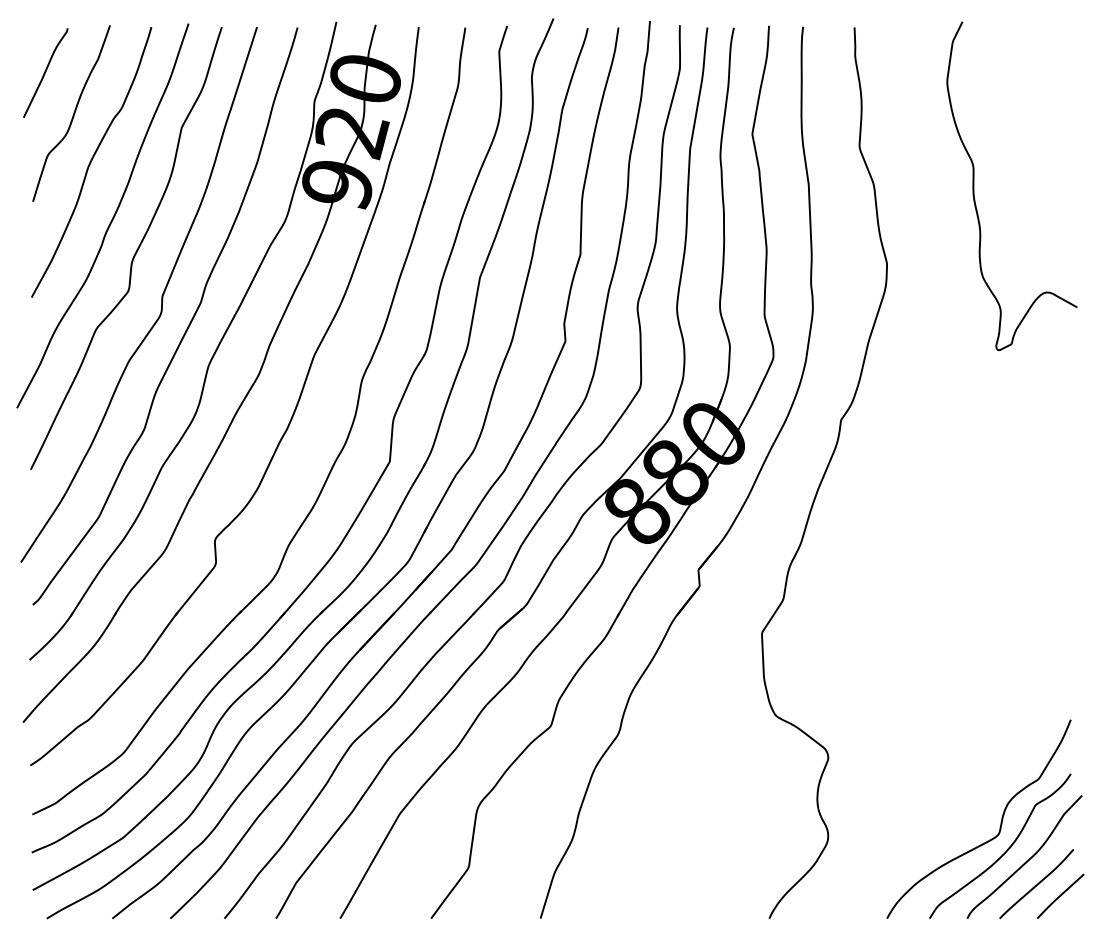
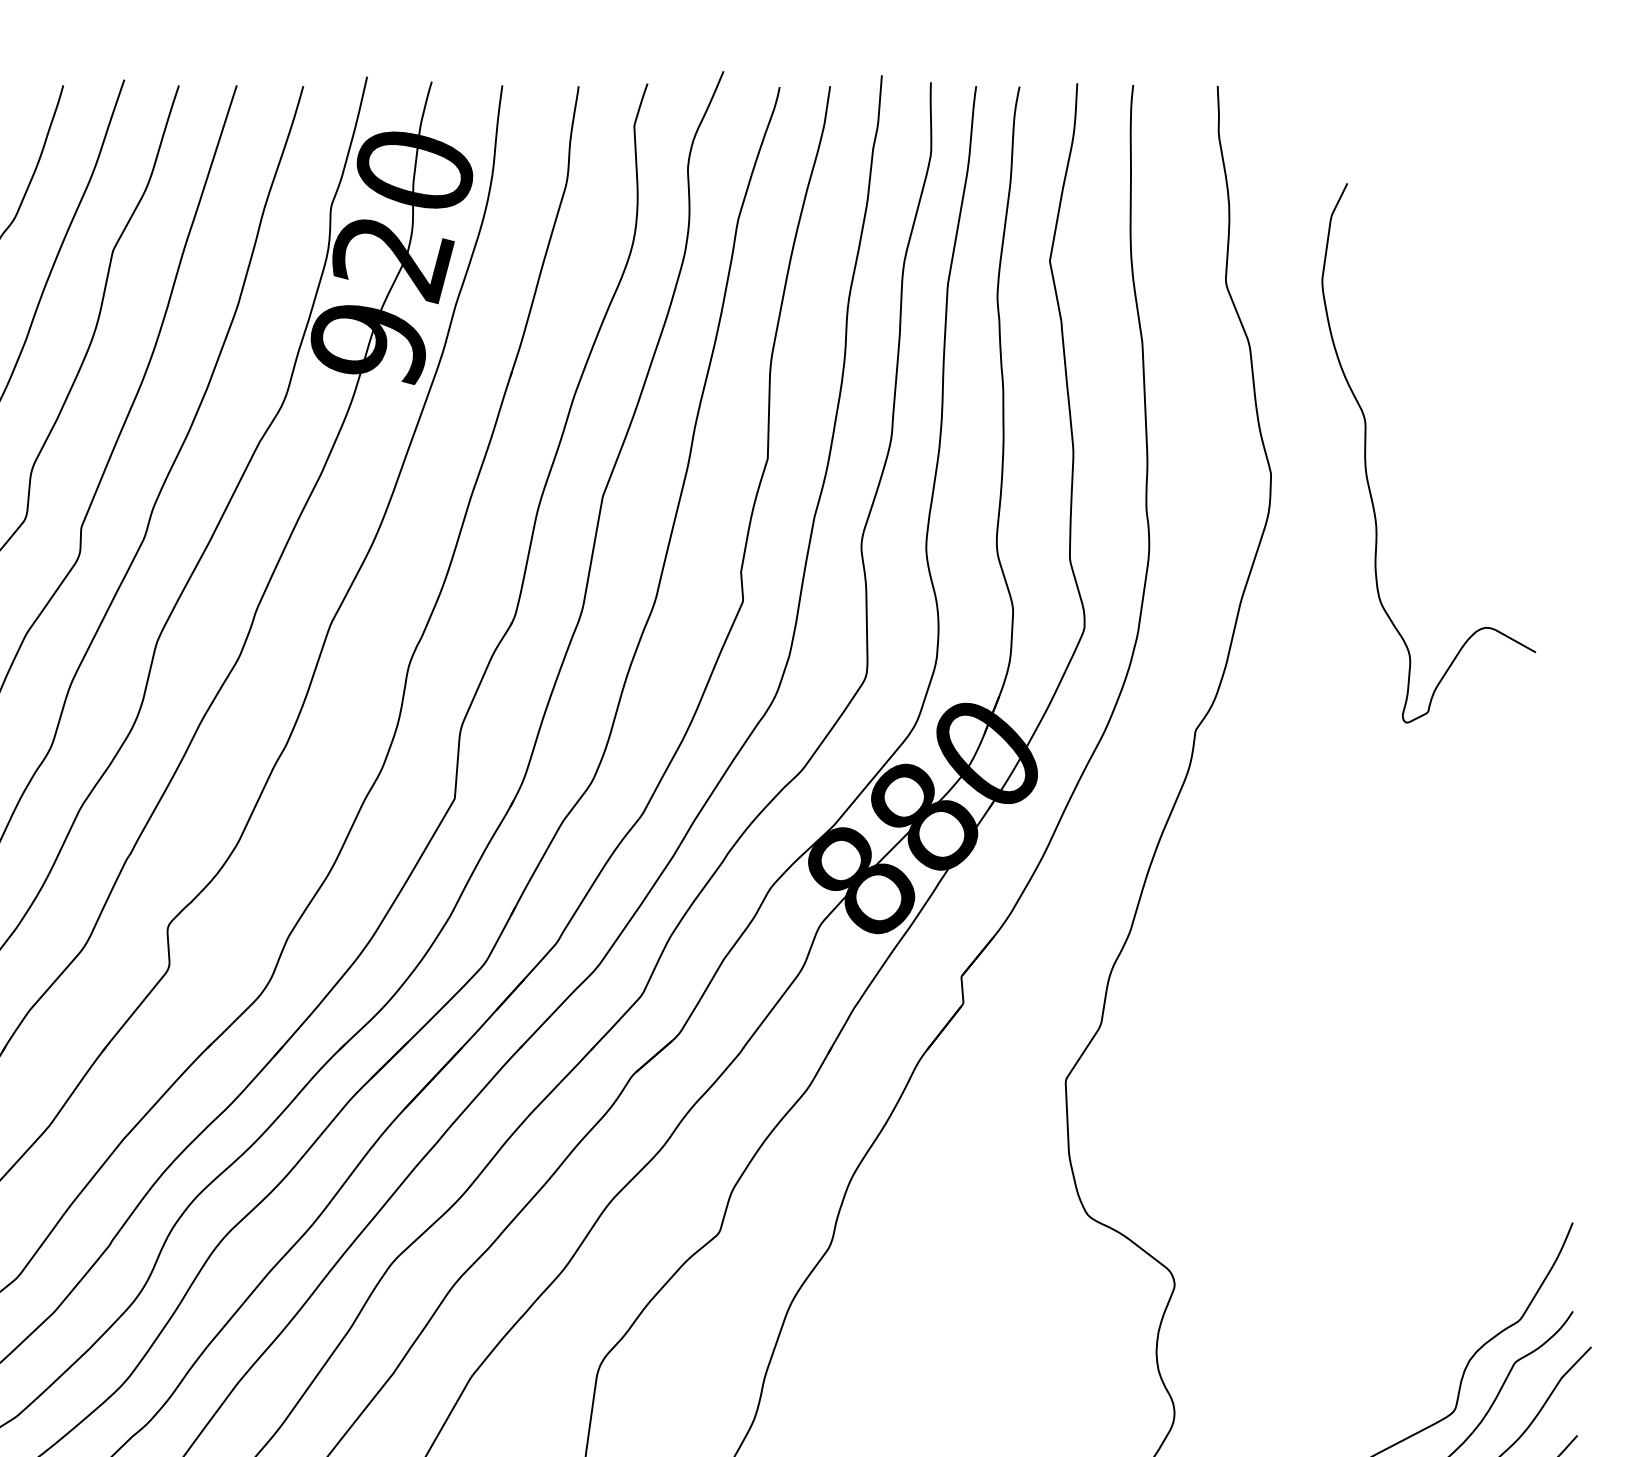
curve: (974, 185) -> (1367, 452), moved

